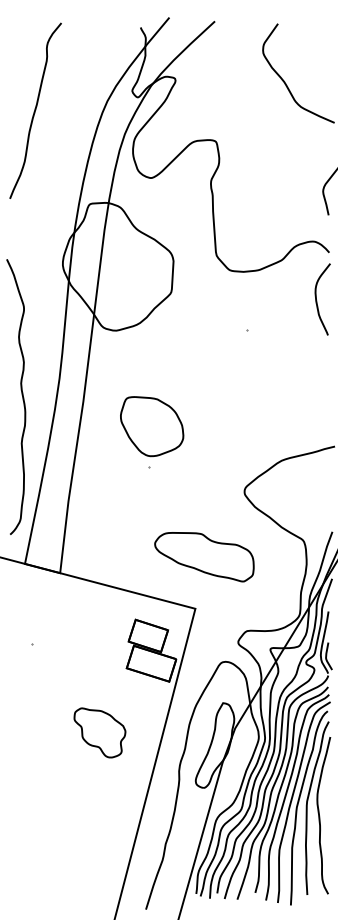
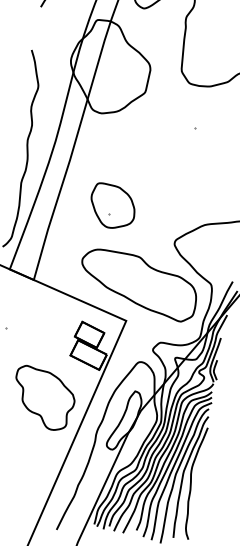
part: (152, 426) -> (113, 206), moved
part: (204, 556) -> (138, 284), size x1.67
part: (99, 732) -> (43, 398), size x1.67

